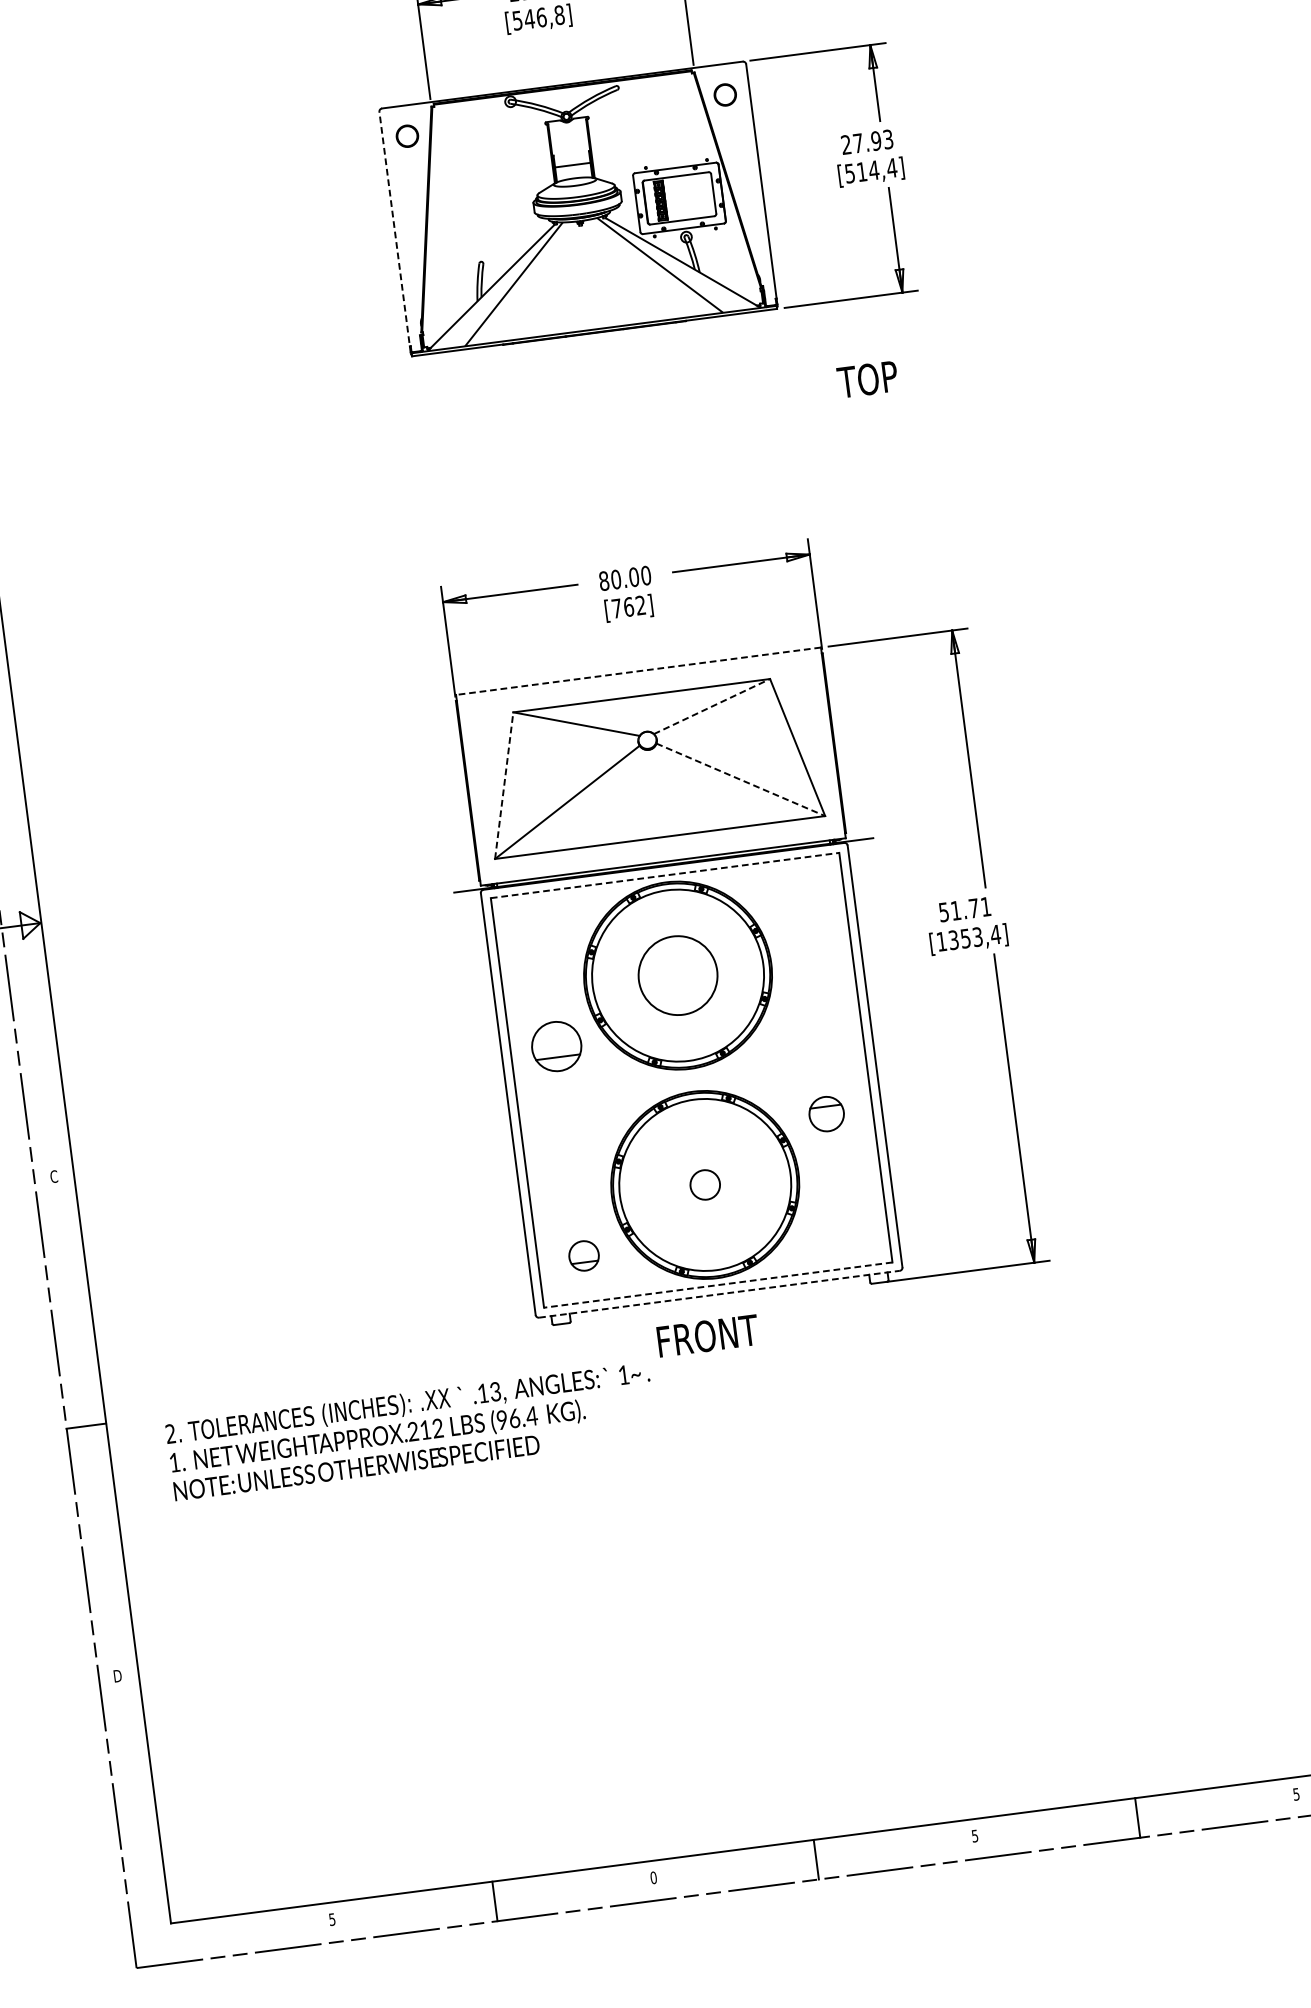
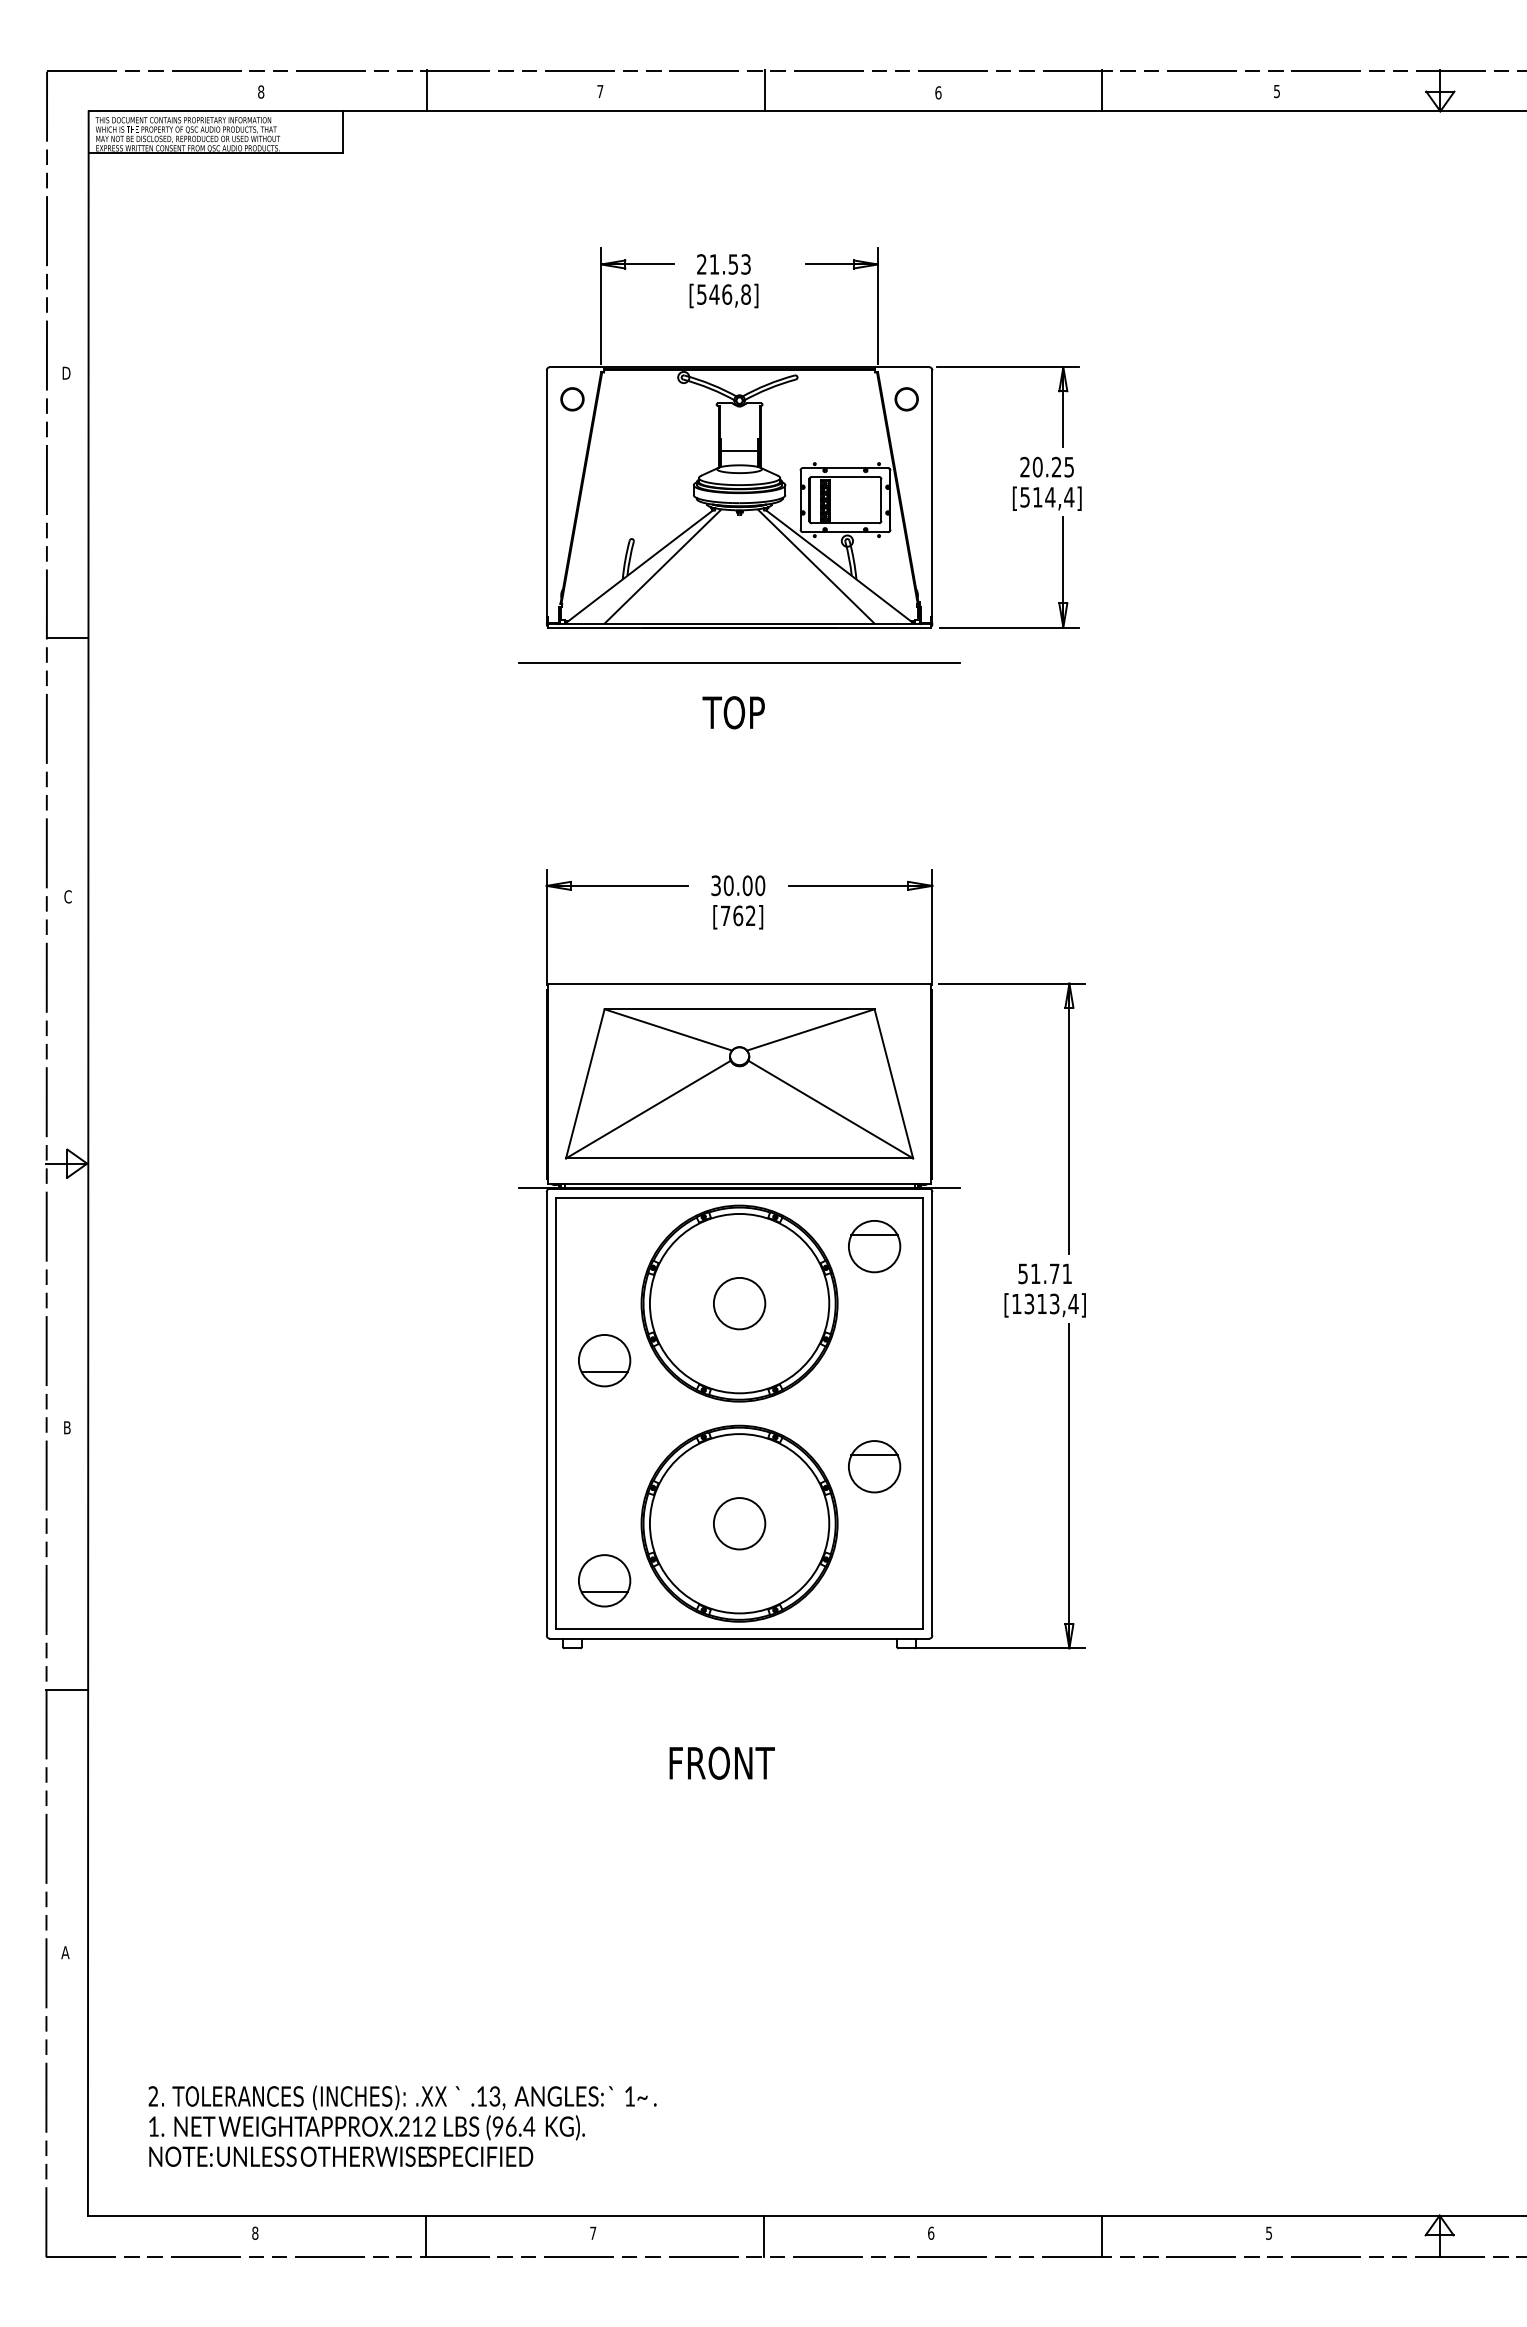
text: (872, 140) -> (1052, 466), 27.93 -> 20.25
line: (394, 232) -> (546, 497), dashed -> solid
line: (598, 366) -> (739, 663), added
text: (867, 379) -> (733, 712), moved
text: (604, 580) -> (716, 885), 80.00 -> 30.00
line: (638, 671) -> (739, 983), dashed -> solid
line: (712, 706) -> (811, 1029), dashed -> solid
line: (740, 779) -> (830, 1109), dashed -> solid
line: (504, 785) -> (585, 1083), dashed -> solid
line: (665, 875) -> (740, 1198), dashed -> solid
part: (799, 904) -> (874, 1246), added
text: (965, 939) -> (1041, 1304), [1353,4] -> [1313,4]
circle: (677, 975) -> (739, 1303), size x0.62
part: (826, 1113) -> (874, 1466), size x1.43
text: (54, 1176) -> (67, 1427), C -> B
circle: (705, 1184) -> (739, 1523), size x1.67
part: (583, 1255) -> (604, 1580), size x1.67
line: (718, 1285) -> (739, 1629), dashed -> solid
line: (719, 1294) -> (739, 1638), dashed -> solid
text: (707, 1335) -> (721, 1762), moved
text: (411, 1430) -> (402, 2125), moved
text: (117, 1675) -> (65, 1952), D -> A
text: (975, 1835) -> (931, 2232), 5 -> 6
text: (653, 1877) -> (593, 2232), 0 -> 7
text: (332, 1918) -> (255, 2232), 5 -> 8

